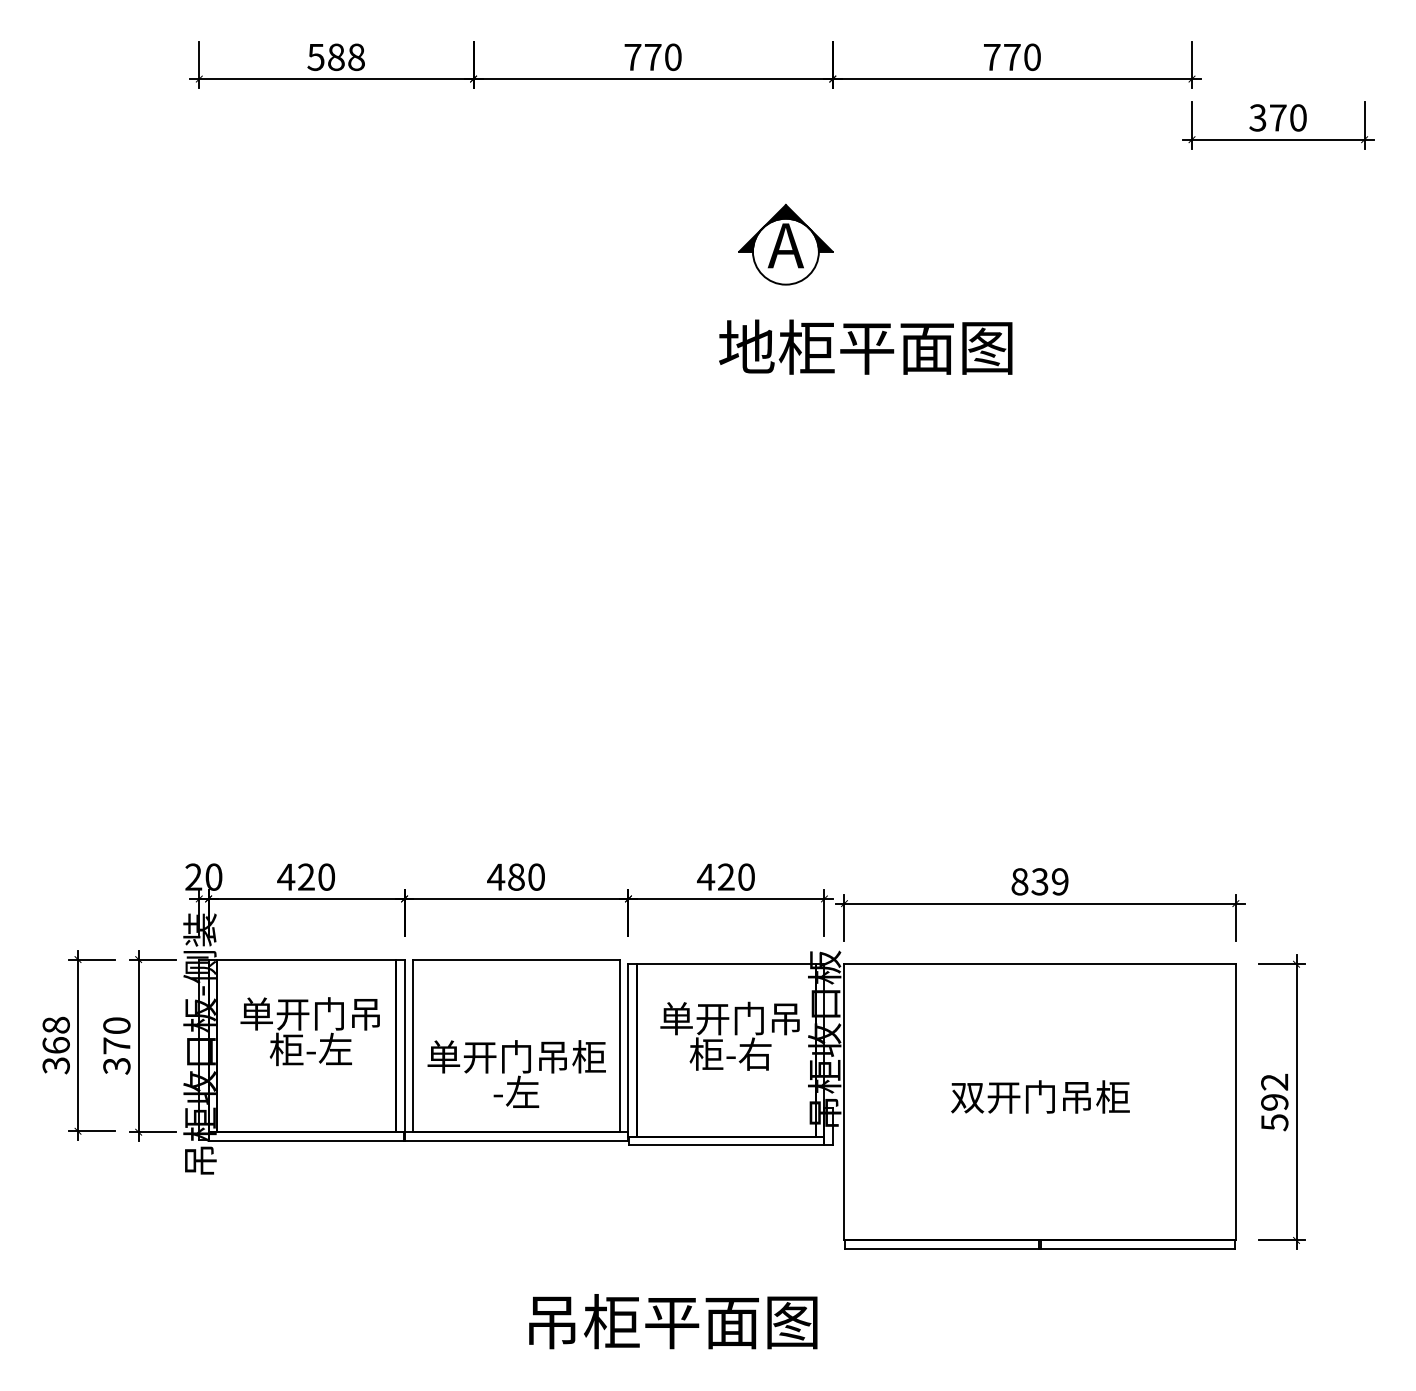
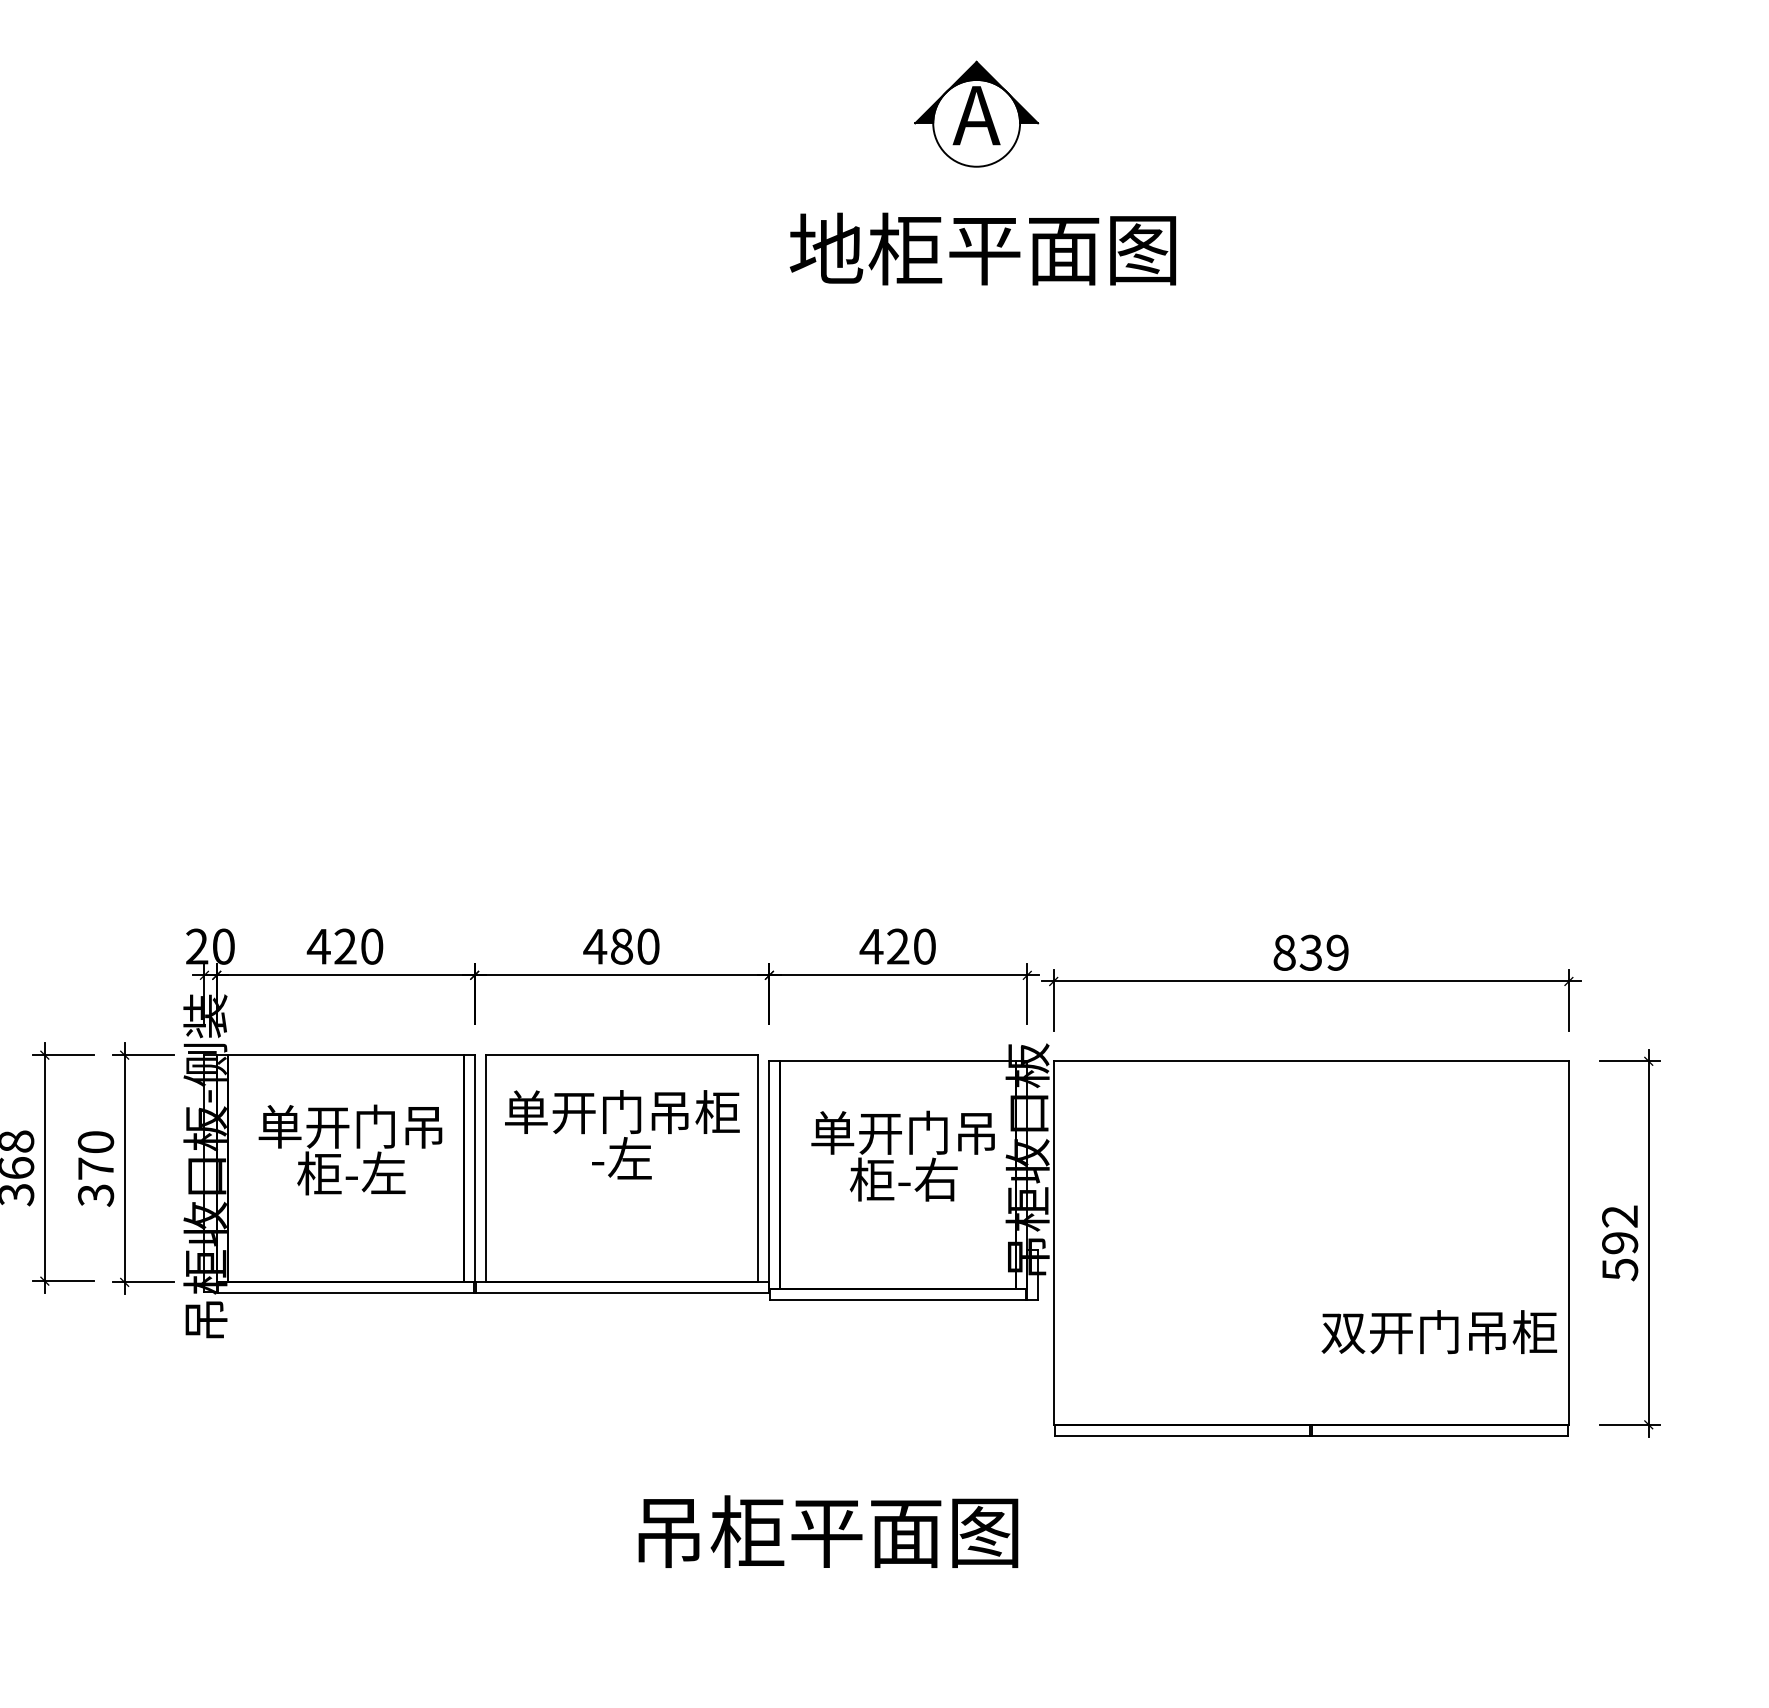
text: (865, 346) -> (982, 248), moved
text: (516, 1073) -> (622, 1134), moved
text: (1040, 1096) -> (1439, 1331), moved

